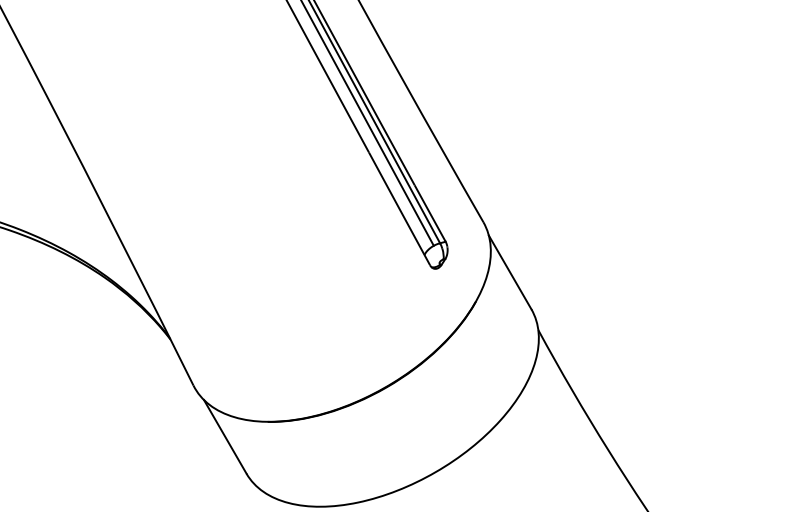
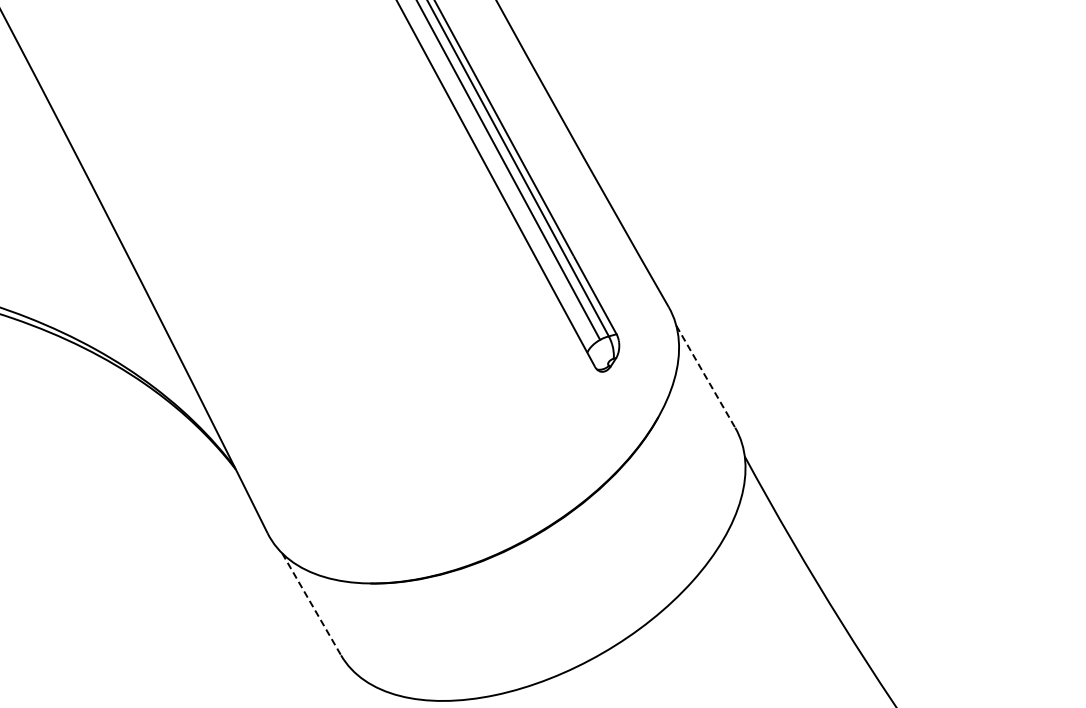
line: (509, 272) -> (705, 376), solid -> dashed
line: (225, 437) -> (311, 604), solid -> dashed

